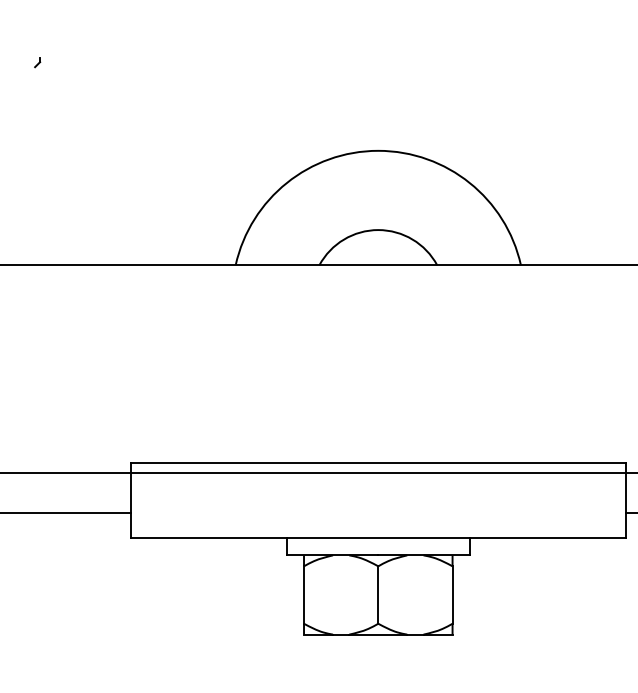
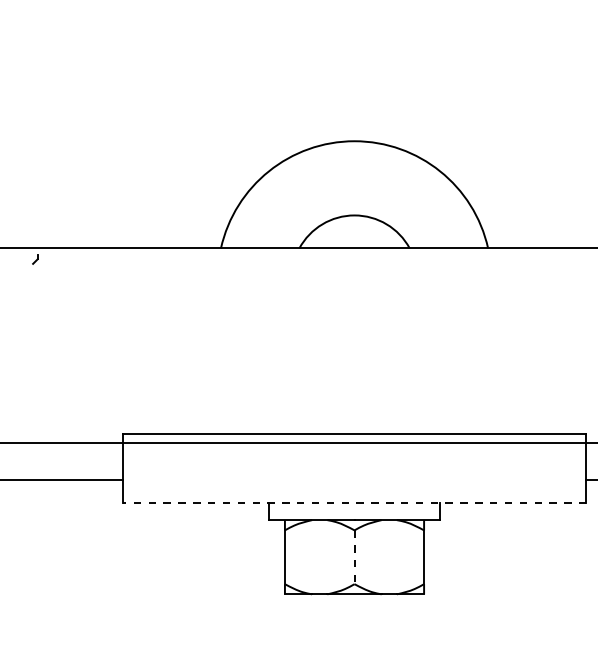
part: (37, 62) -> (35, 259), moved
line: (378, 537) -> (354, 503), solid -> dashed
line: (378, 595) -> (354, 557), solid -> dashed

